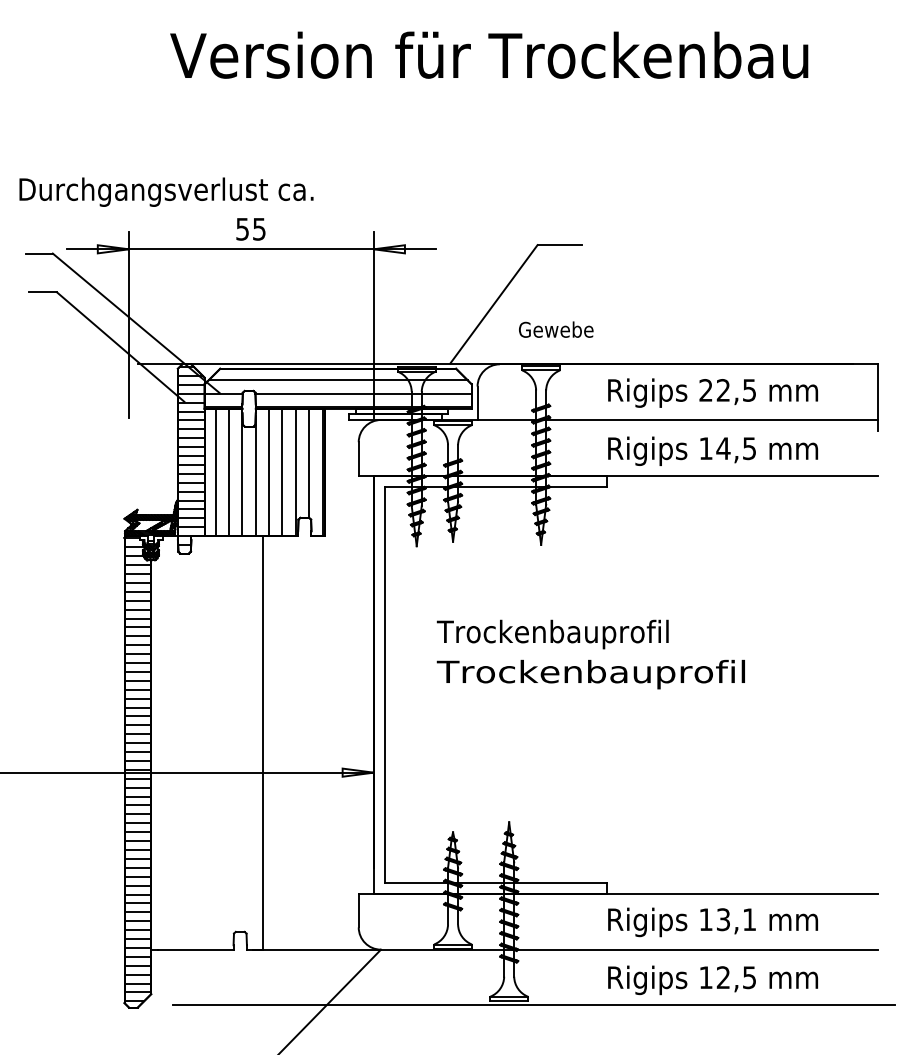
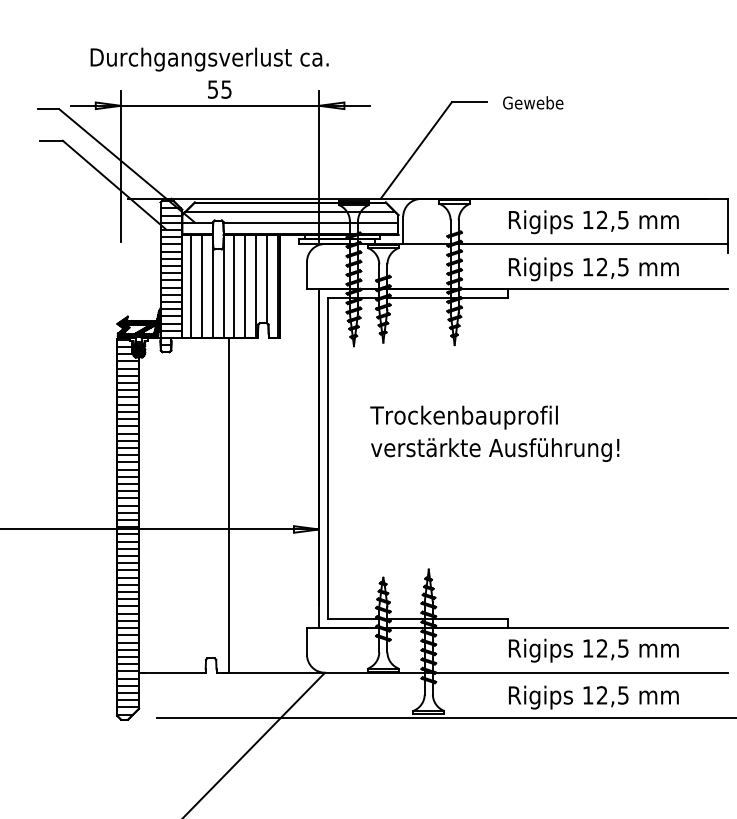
text: (166, 191) -> (209, 59), moved
text: (556, 329) -> (533, 102), moved
text: (705, 390) -> (587, 220), 22,5 -> 12,5
text: (723, 448) -> (602, 267), 14,5 -> 12,5
text: (590, 674) -> (494, 450), Trockenbauprofil -> verstärkte Ausführung!
text: (735, 919) -> (611, 648), 13,1 -> 12,5

